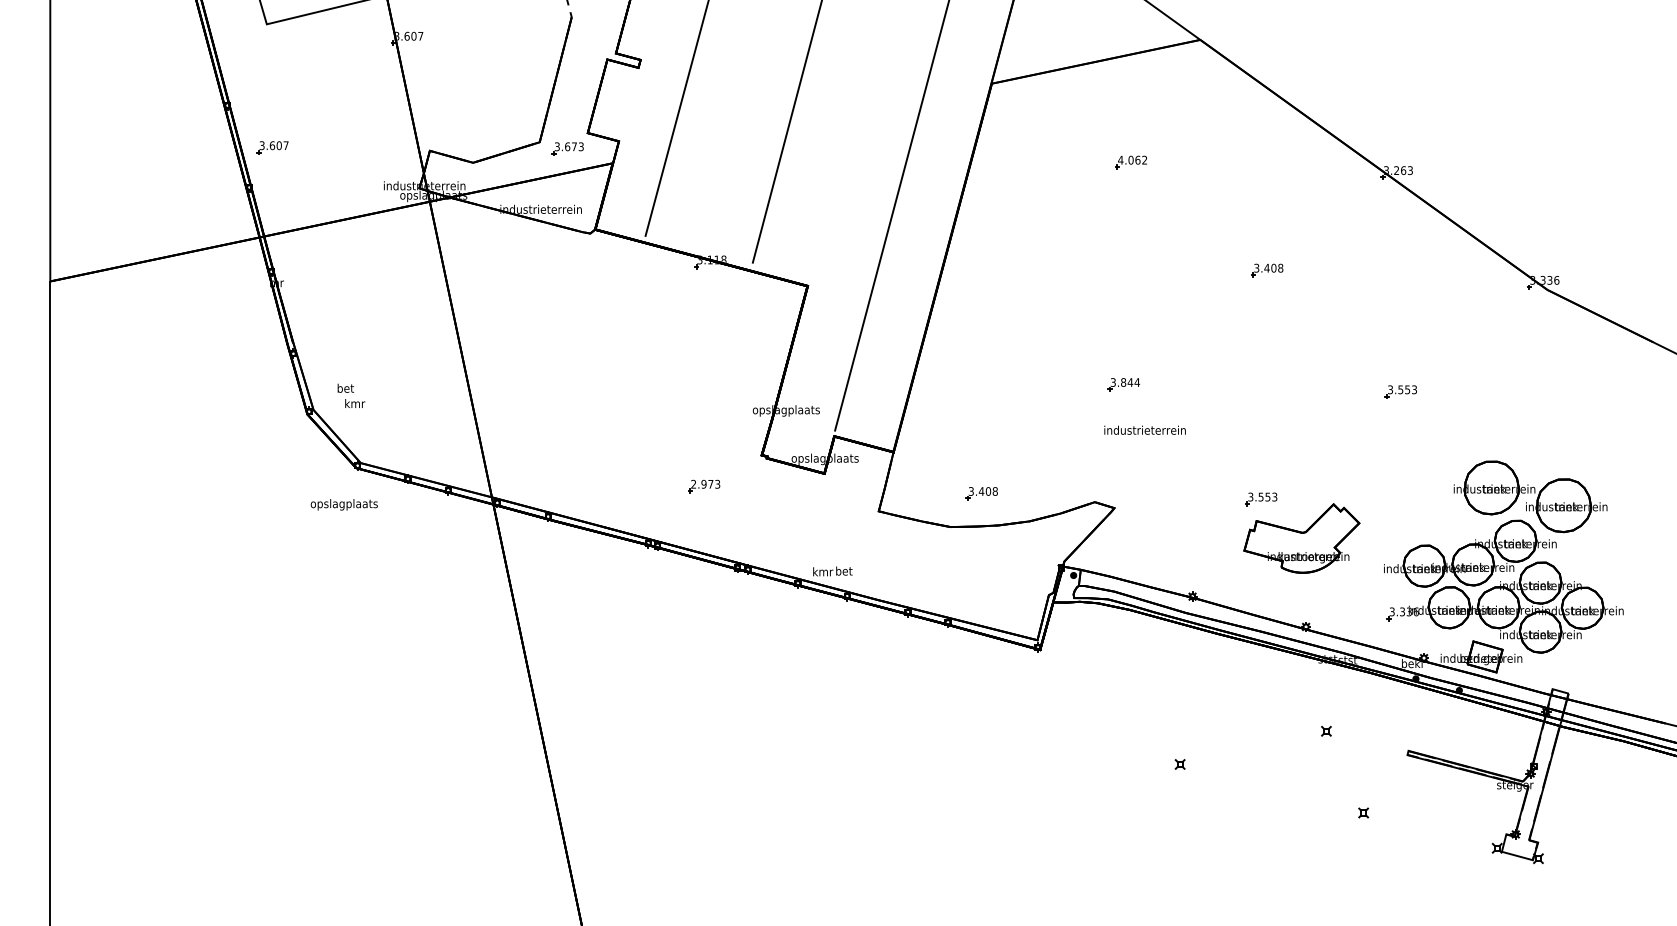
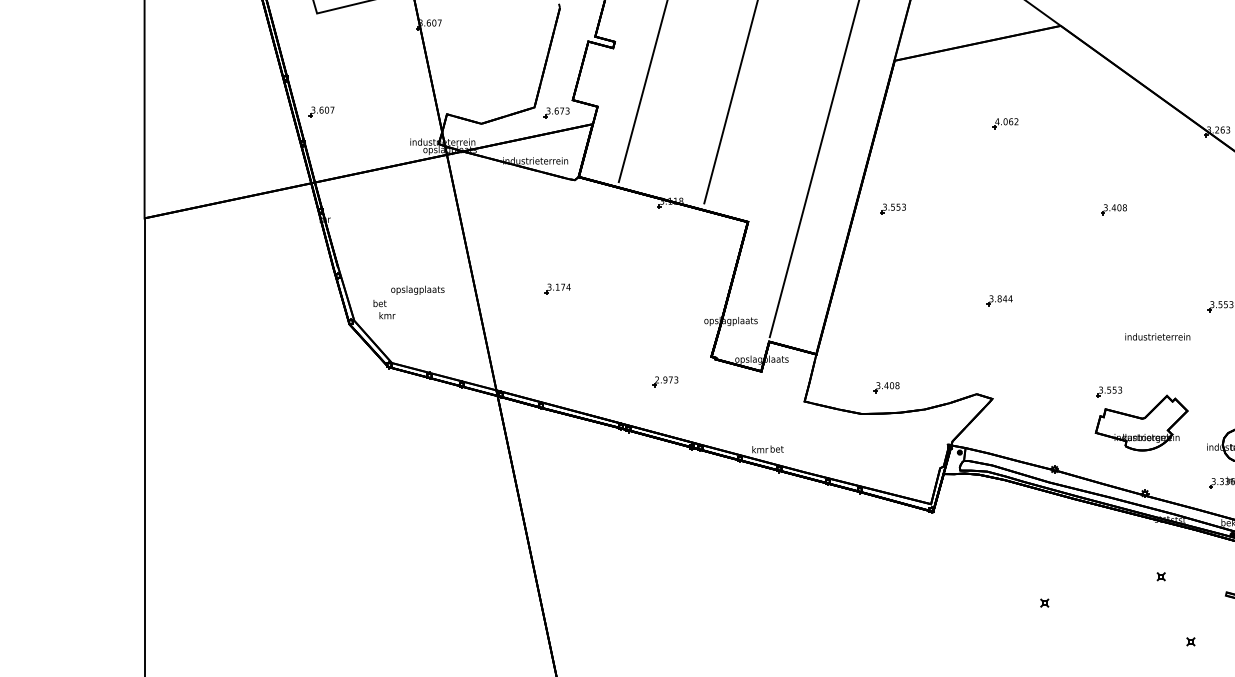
part: (989, 269) -> (892, 208), added
part: (568, 370) -> (557, 289), added
text: (1144, 429) -> (1157, 336), moved
text: (343, 504) -> (417, 290), moved

